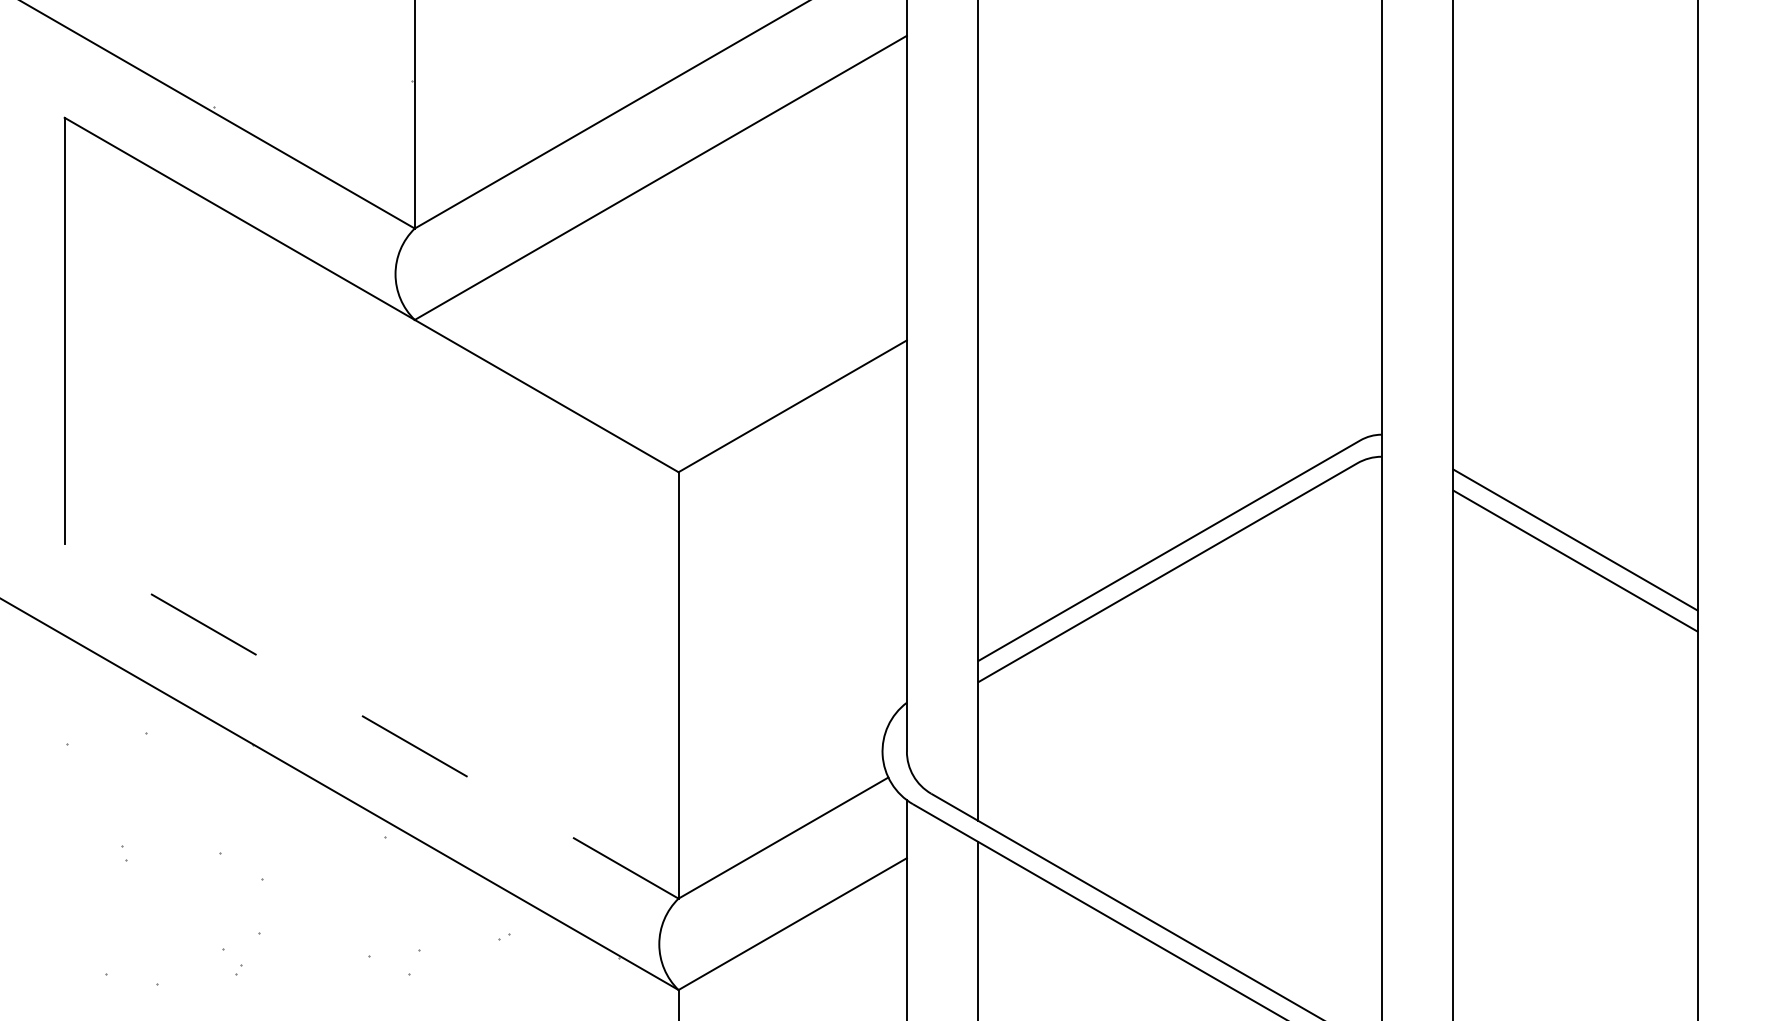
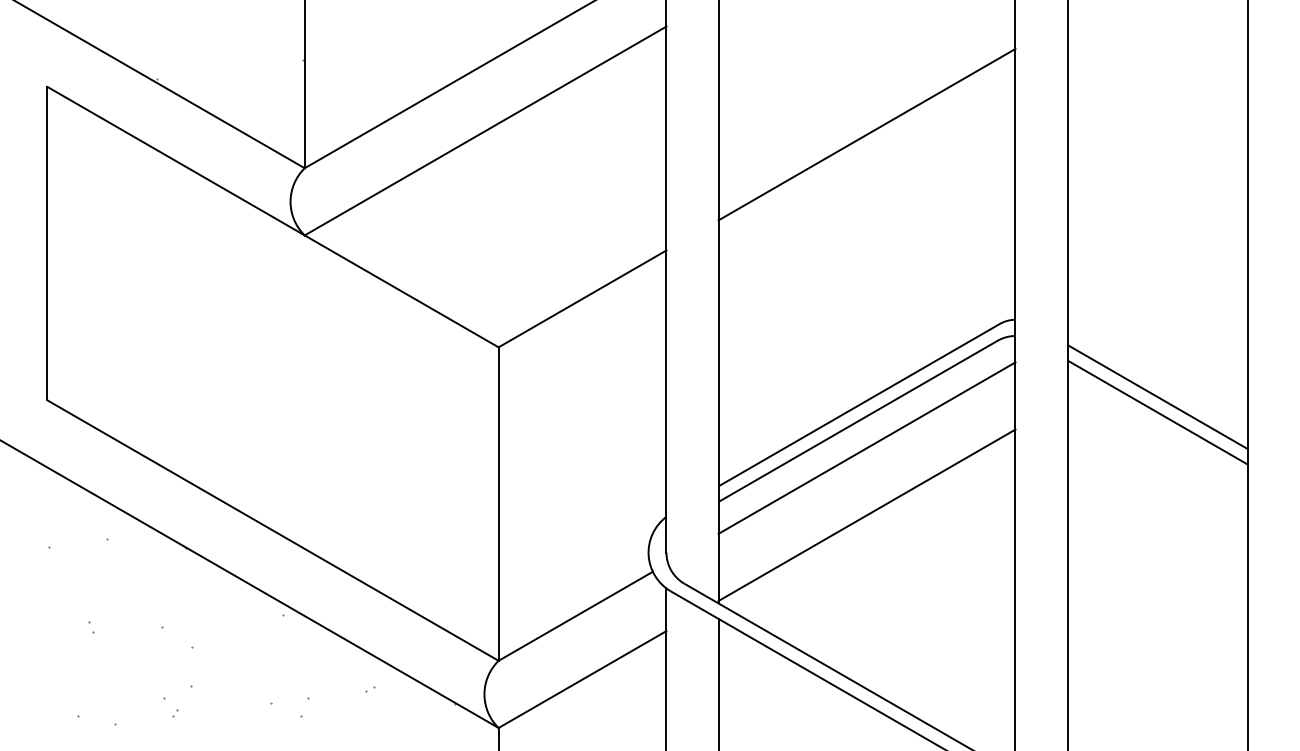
line: (1179, 182) -> (866, 134), added
line: (1179, 608) -> (866, 447), added
line: (1179, 700) -> (866, 515), added
line: (371, 721) -> (272, 530), dashed -> solid

